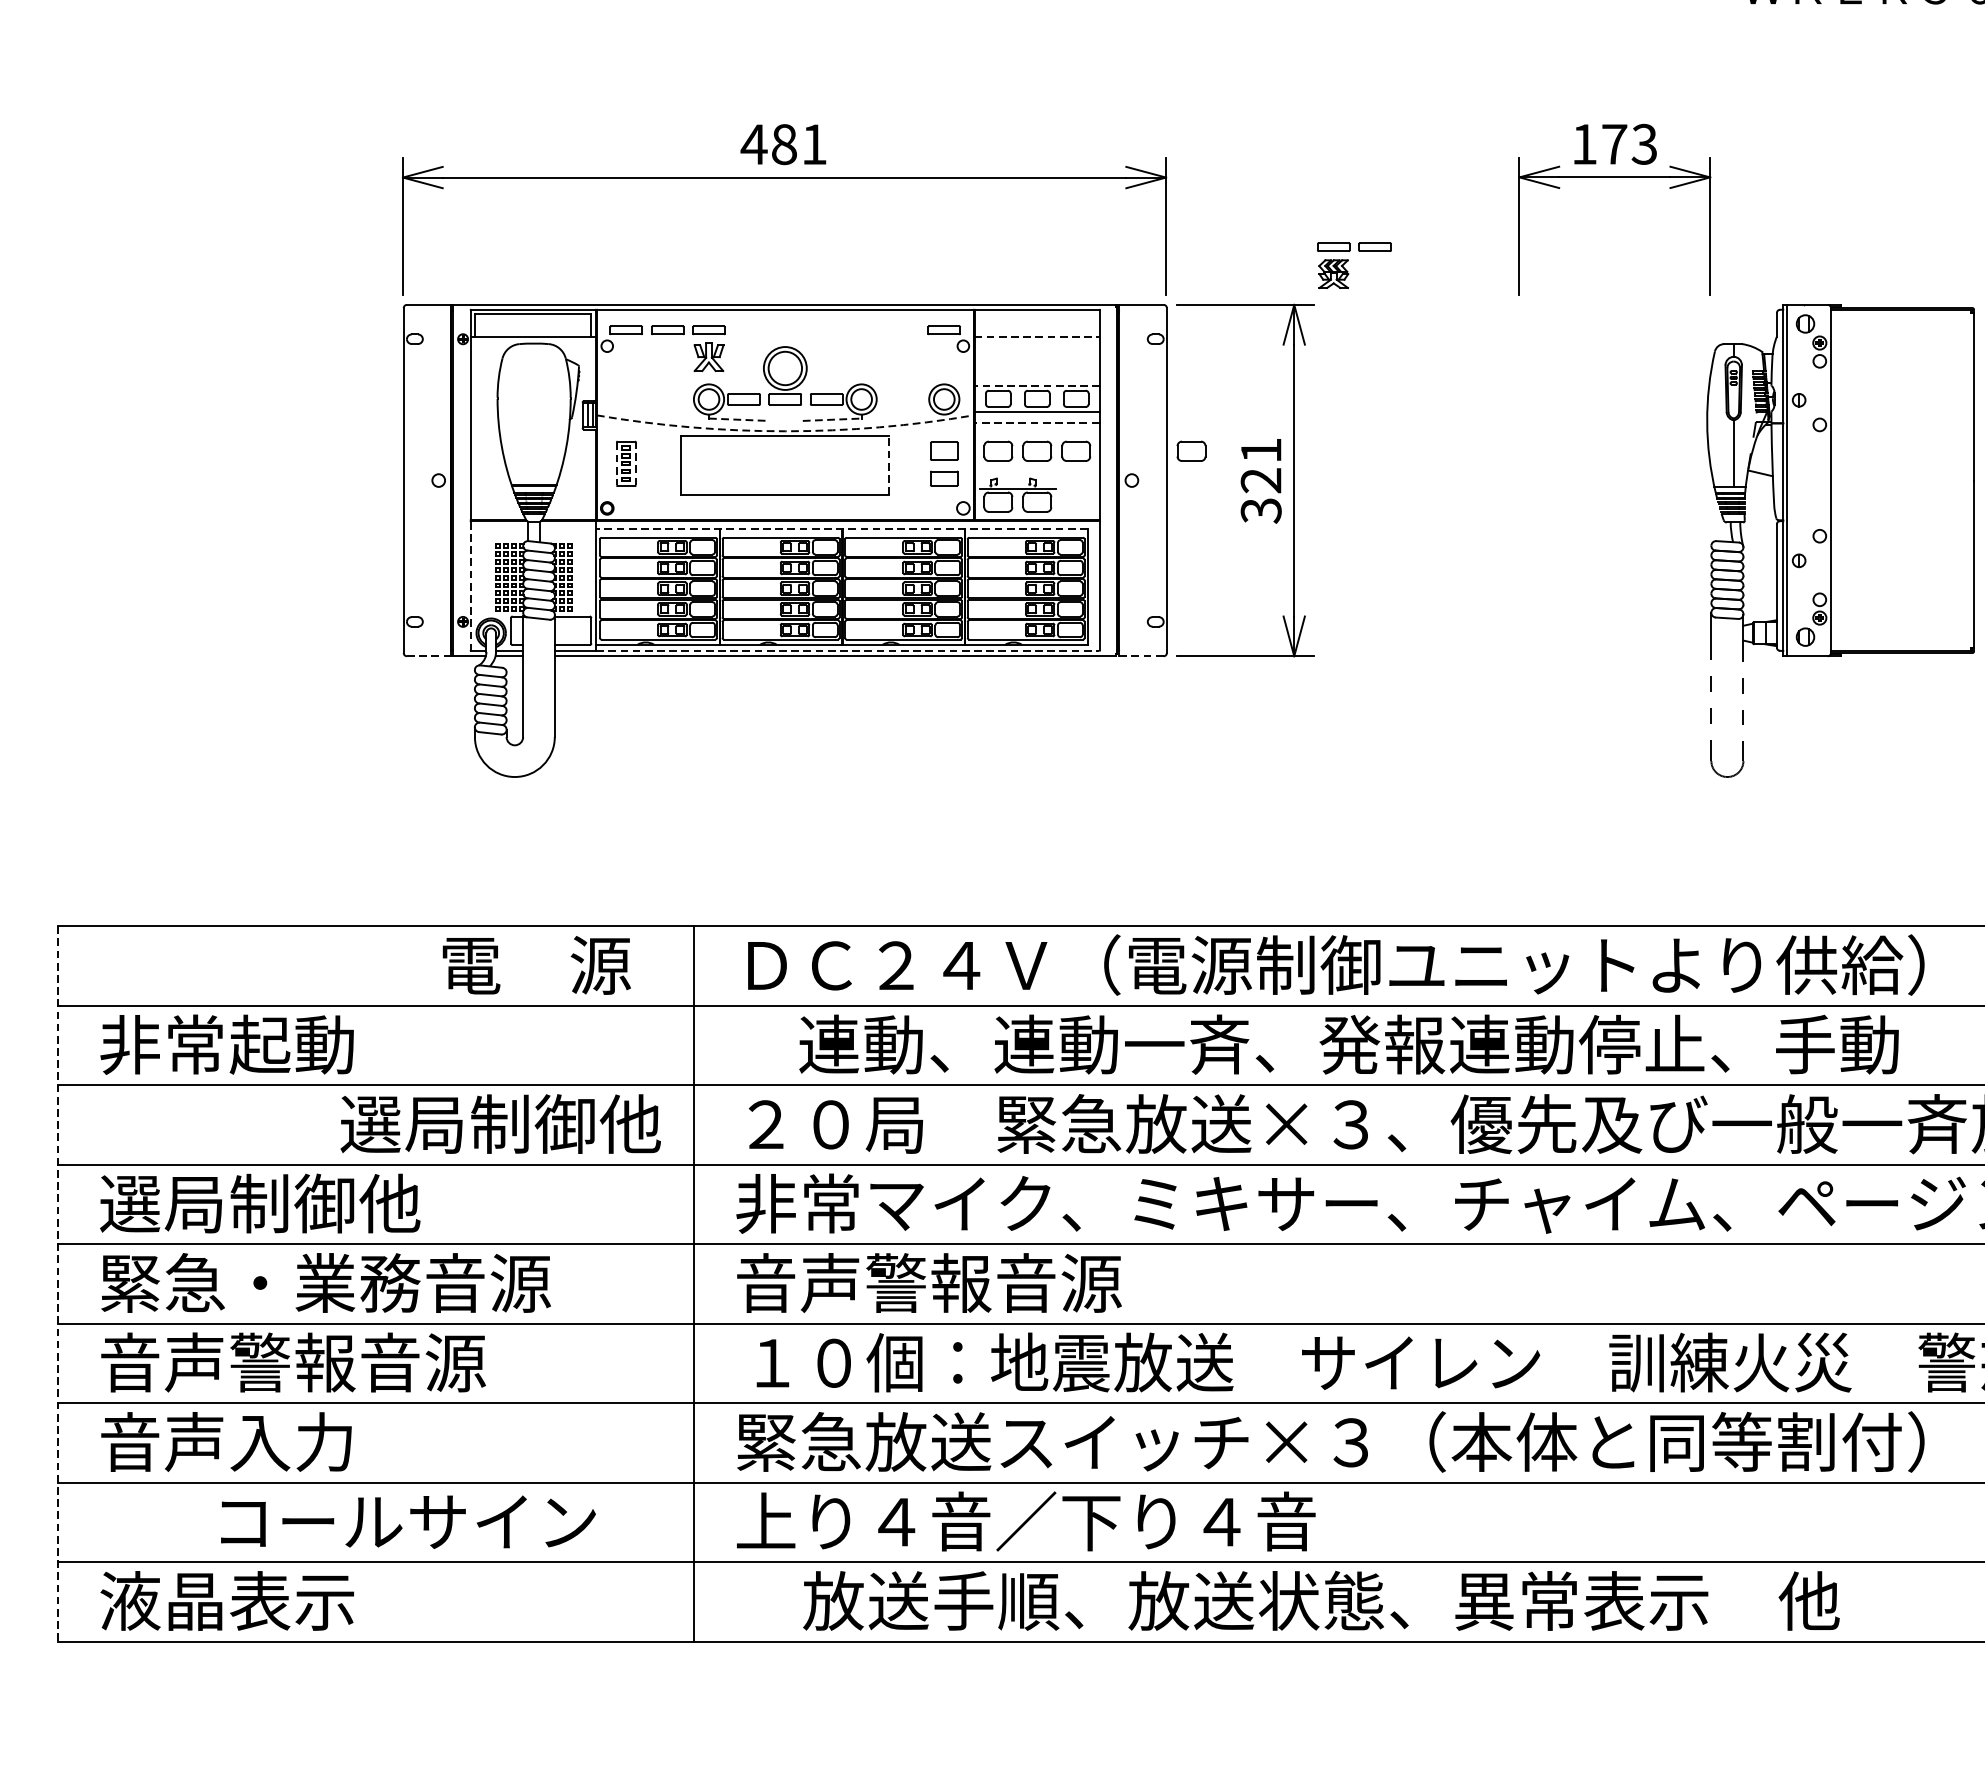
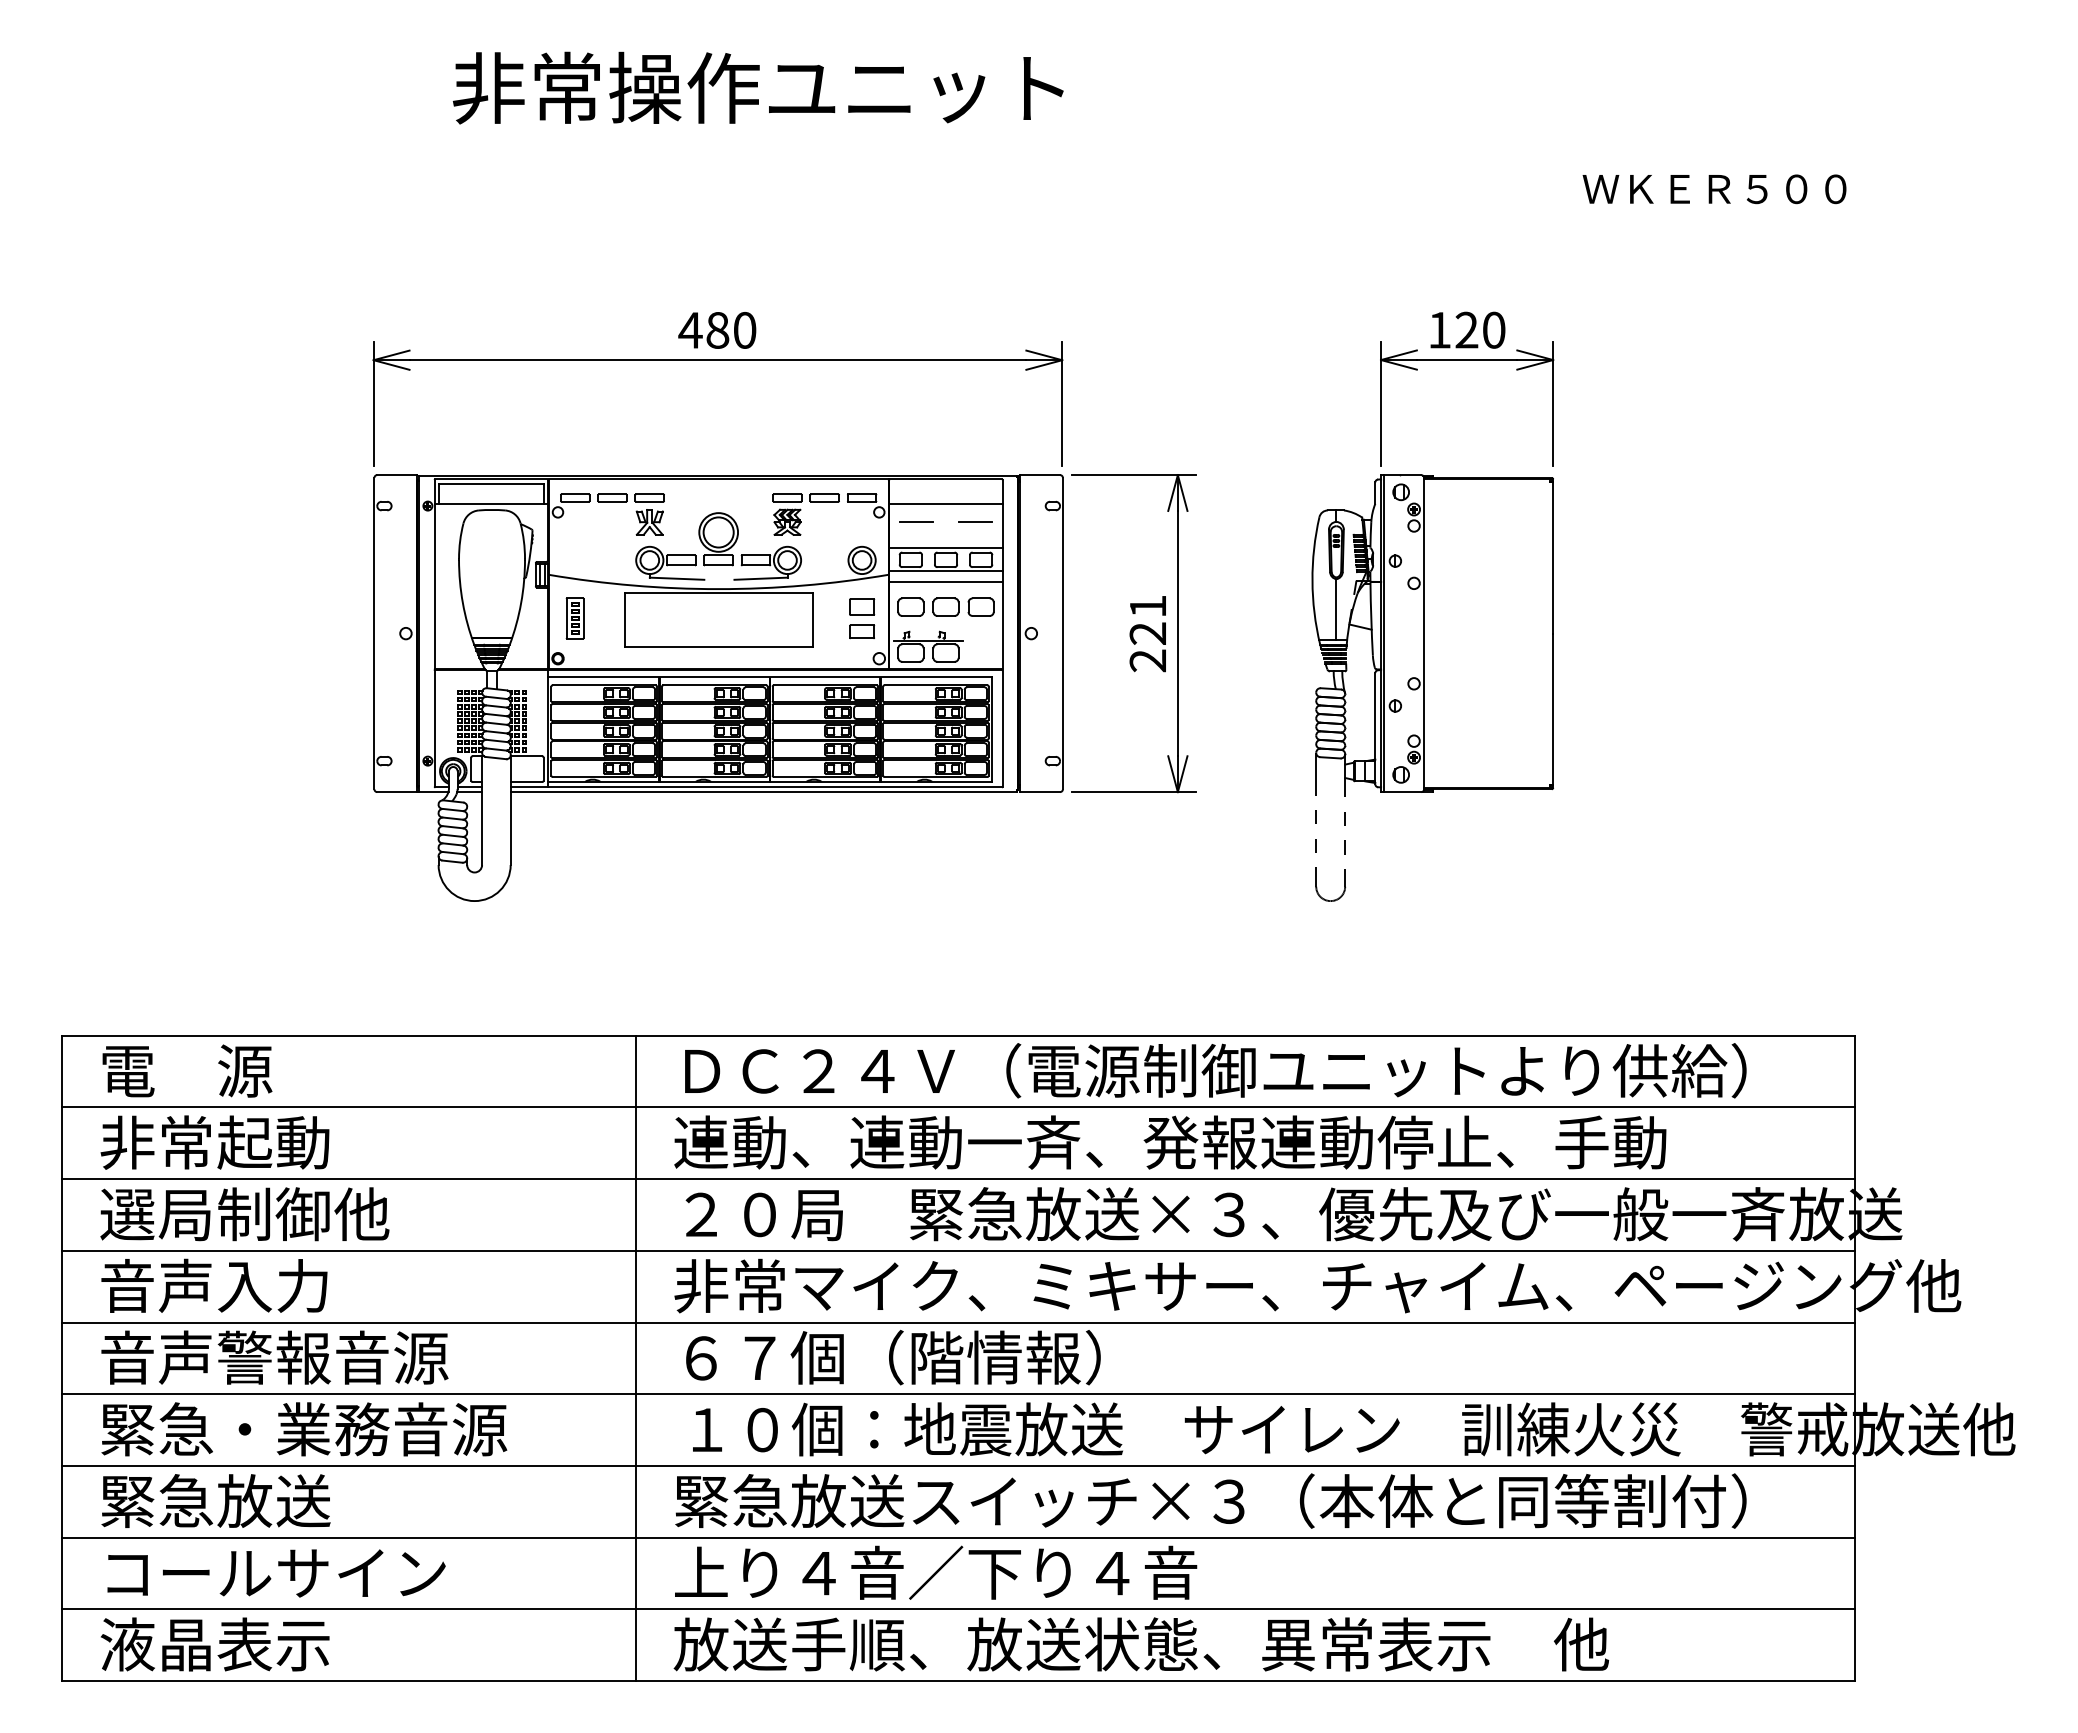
text: (1629, 143) -> (1480, 329), 173 -> 120
text: (815, 144) -> (745, 330), 481 -> 480
part: (1353, 265) -> (805, 514), moved
line: (1037, 336) -> (946, 503), dashed -> solid
line: (1004, 356) -> (916, 521), added
line: (1069, 356) -> (975, 521), added
line: (1037, 385) -> (946, 547), dashed -> solid
line: (739, 419) -> (677, 578), dashed -> solid
line: (831, 419) -> (760, 578), dashed -> solid
line: (1037, 422) -> (946, 581), dashed -> solid
arc: (785, 431) -> (718, 589), dashed -> solid
part: (1190, 450) -> (1084, 606), removed
line: (635, 463) -> (583, 618), dashed -> solid
line: (616, 464) -> (566, 619), dashed -> solid
line: (889, 464) -> (812, 619), dashed -> solid
text: (1260, 510) -> (1147, 660), 321 -> 221
line: (841, 529) -> (769, 677), dashed -> solid
part: (1840, 540) -> (1432, 687), moved
line: (470, 585) -> (434, 728), dashed -> solid
line: (848, 651) -> (775, 787), dashed -> solid
line: (429, 656) -> (397, 792), dashed -> solid
line: (1142, 656) -> (1040, 792), dashed -> solid
text: (536, 964) -> (187, 1070), moved
text: (1349, 1044) -> (1170, 1142), moved
text: (500, 1124) -> (244, 1214), moved
text: (259, 1203) -> (244, 1285), 選局制御他 -> 音声入力
text: (326, 1282) -> (304, 1357), 緊急・業務音源 -> 音声警報音源
text: (972, 1282) -> (887, 1357), 音声警報音源 -> ６７個（階情報）
line: (58, 1283) -> (62, 1358), dashed -> solid
text: (326, 1362) -> (304, 1429), 音声警報音源 -> 緊急・業務音源
text: (227, 1442) -> (215, 1501), 音声入力 -> 緊急放送
text: (408, 1522) -> (276, 1573), moved
text: (1320, 1600) -> (1140, 1644), moved

